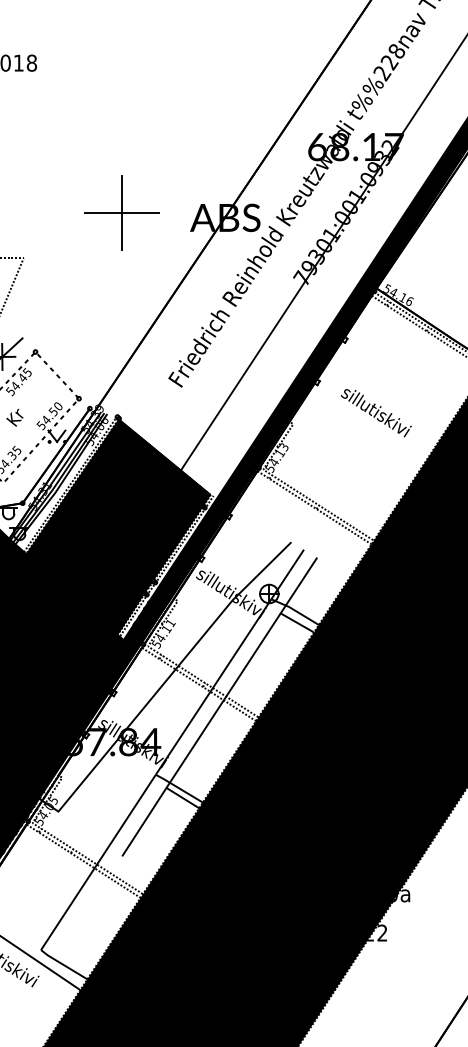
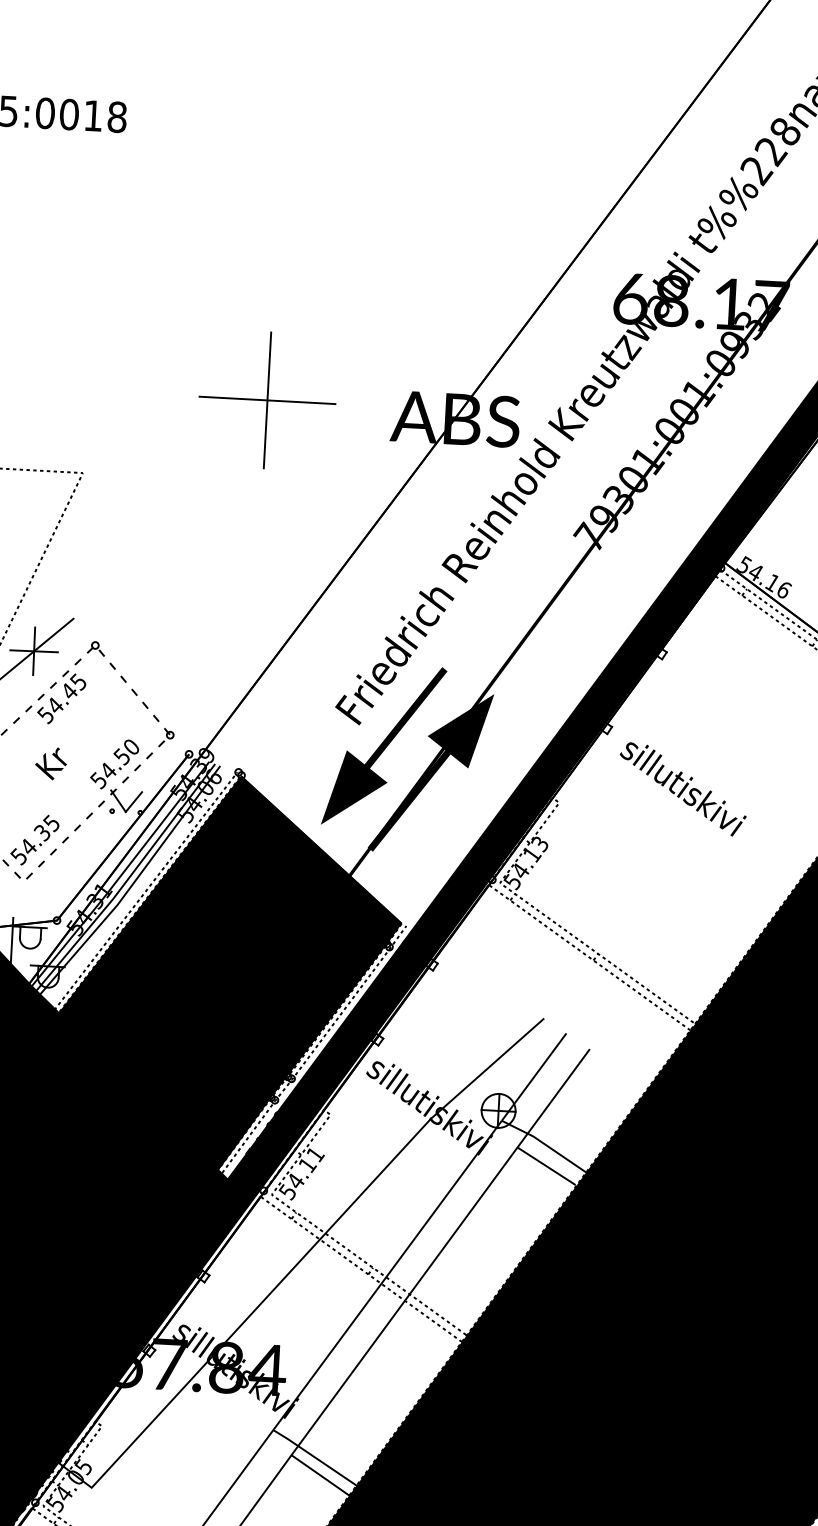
fill: (195, 398) -> (383, 746), added
fill: (222, 411) -> (431, 772), added
text: (376, 413) -> (683, 790), moved

